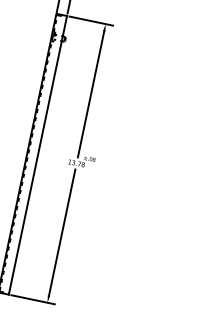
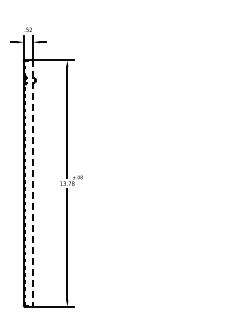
line: (38, 156) -> (33, 184), solid -> dashed

